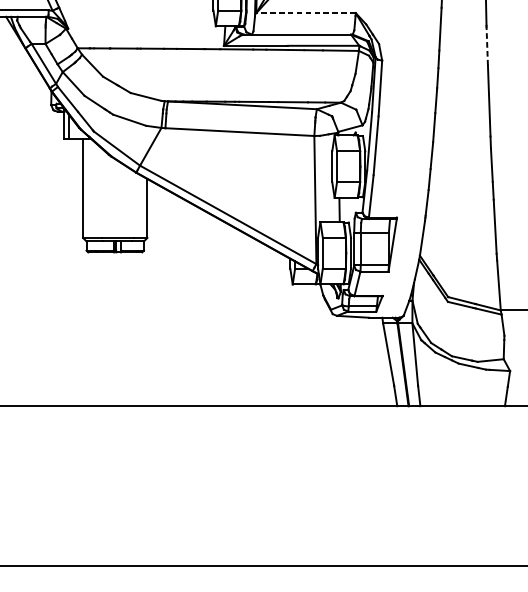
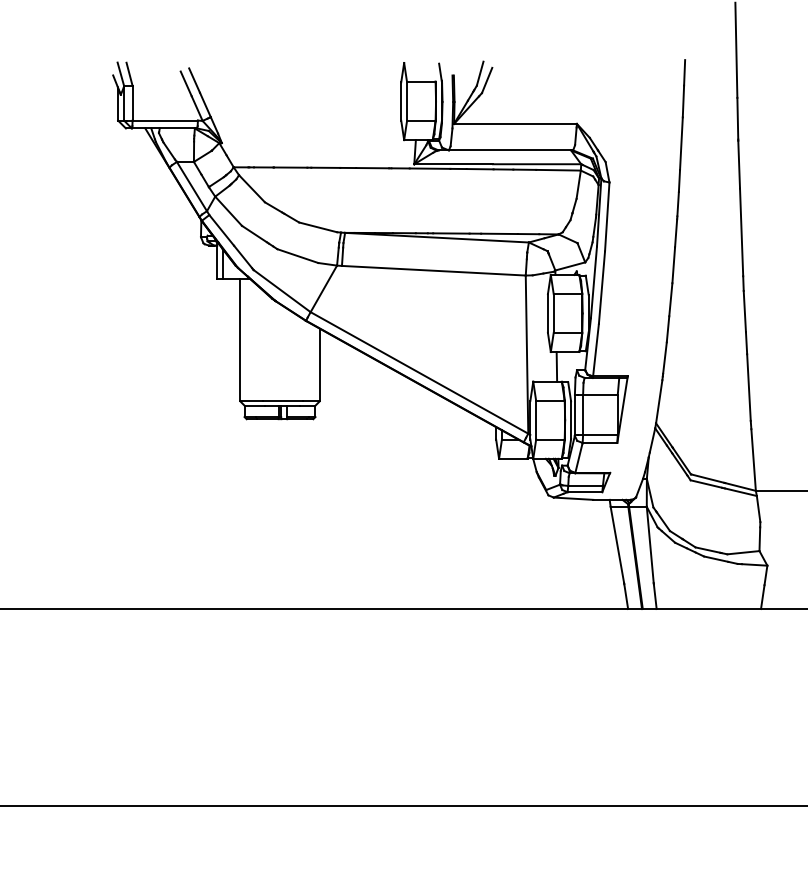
line: (306, 12) -> (515, 123), dashed -> solid
line: (487, 46) -> (739, 164), dashed -> solid

